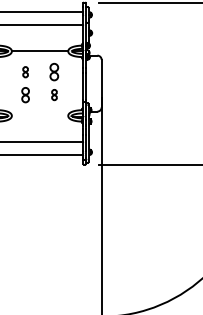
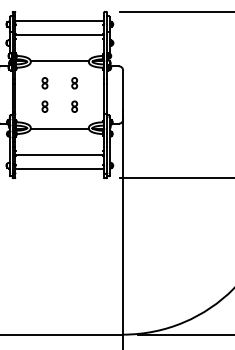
part: (54, 72) -> (74, 83), size x0.62
part: (25, 94) -> (44, 106), size x0.71
line: (39, 117) -> (59, 129), added

